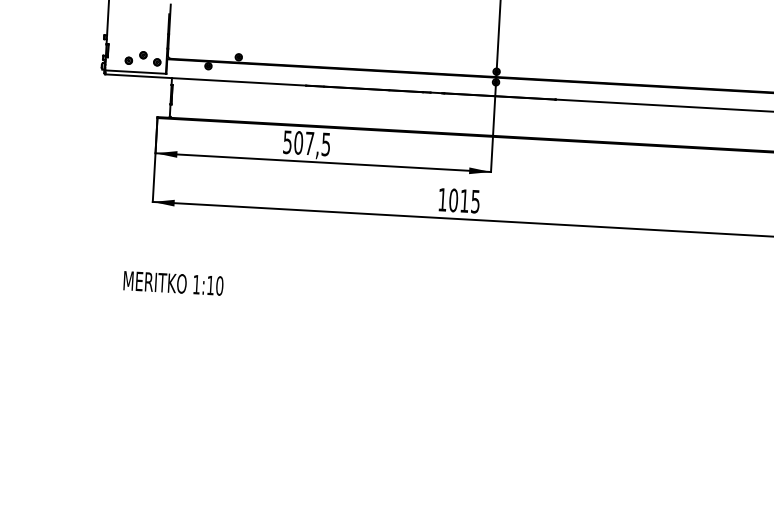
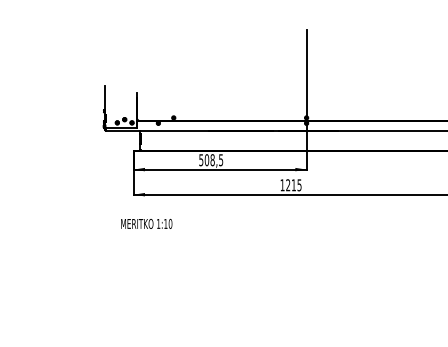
text: (309, 144) -> (212, 160), 507,5 -> 508,5
text: (454, 200) -> (288, 185), 1015 -> 1215
text: (173, 282) -> (146, 223), moved

